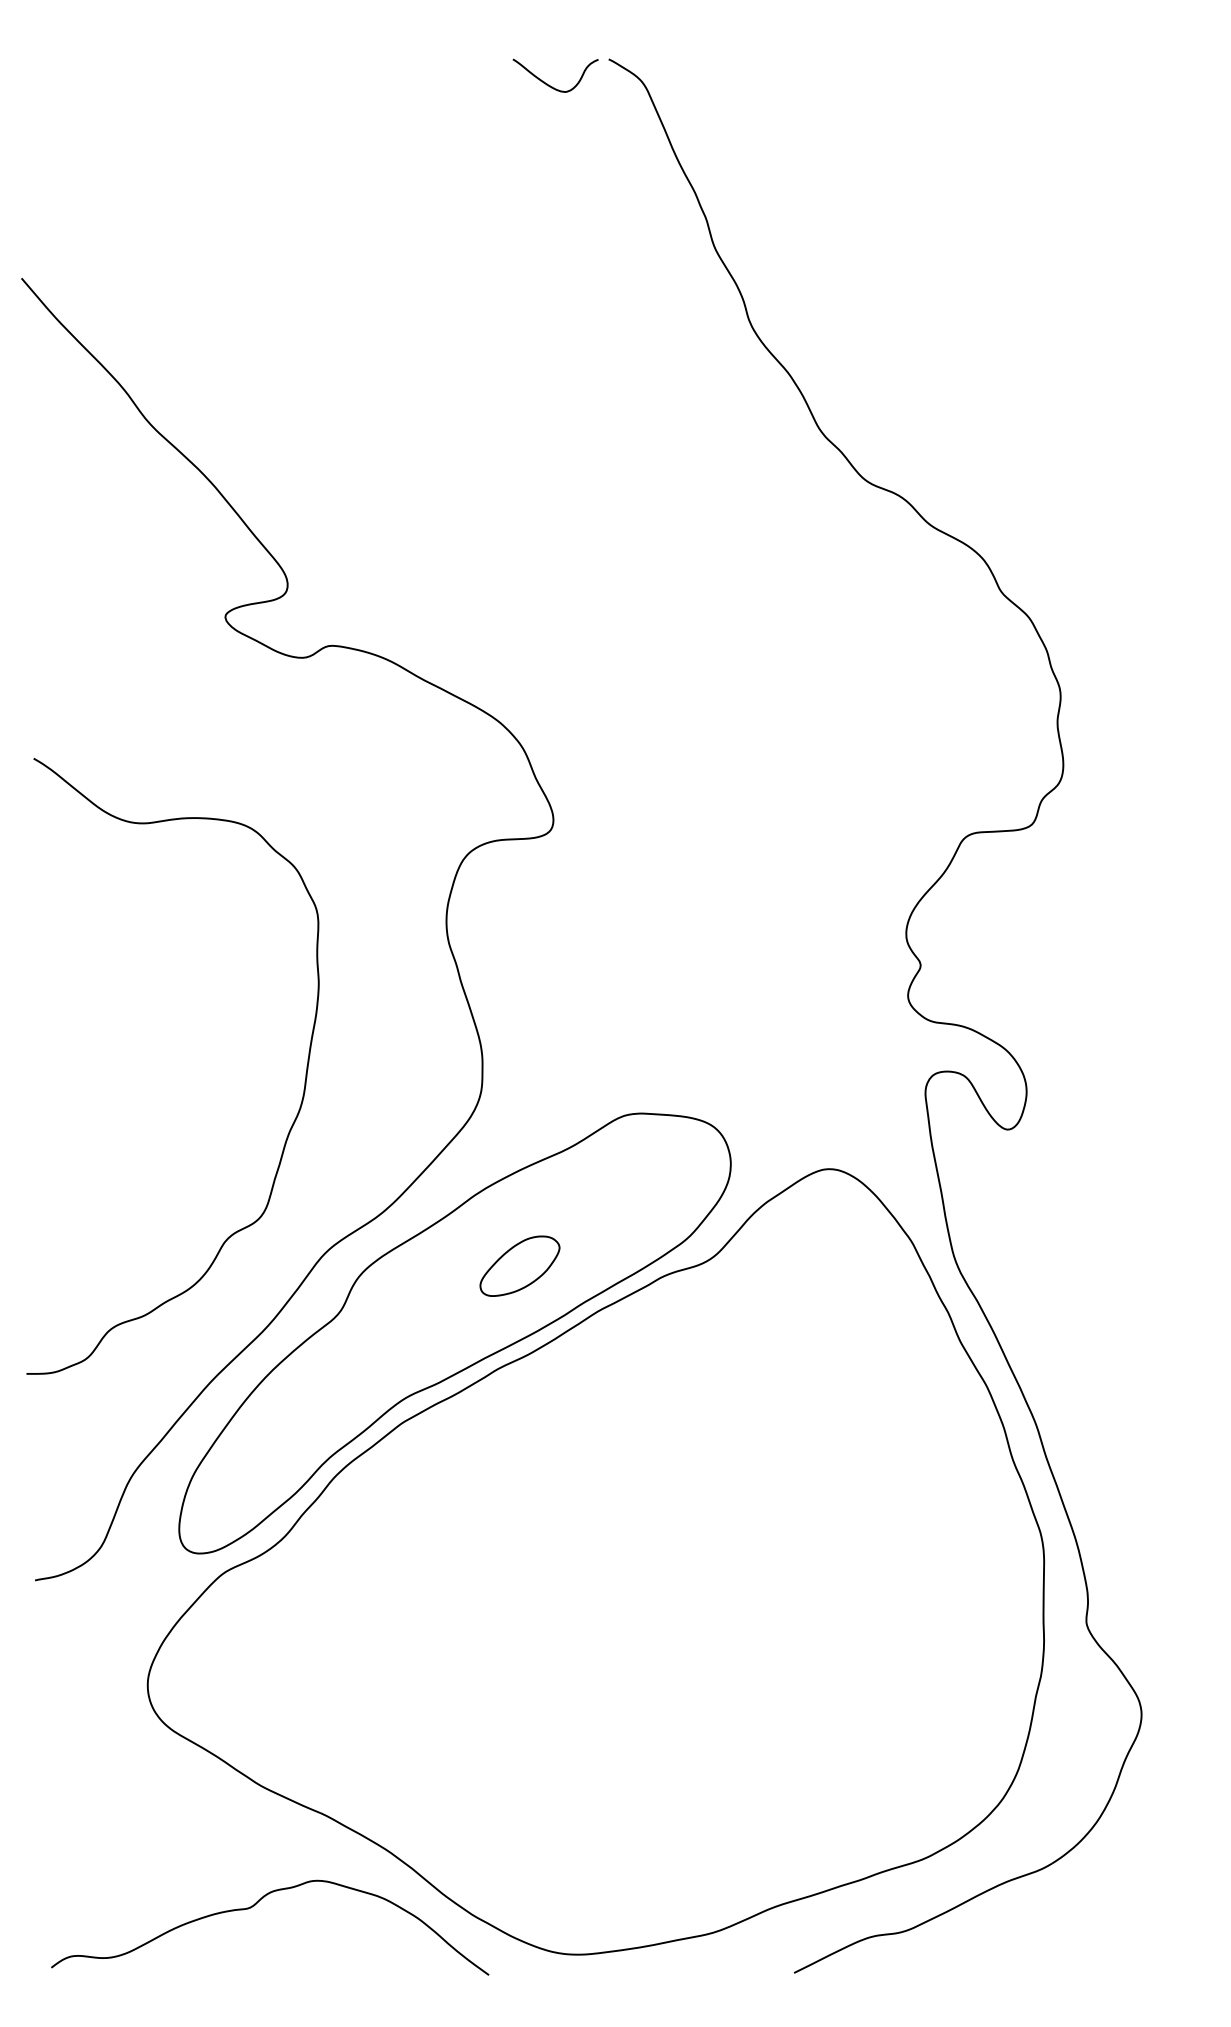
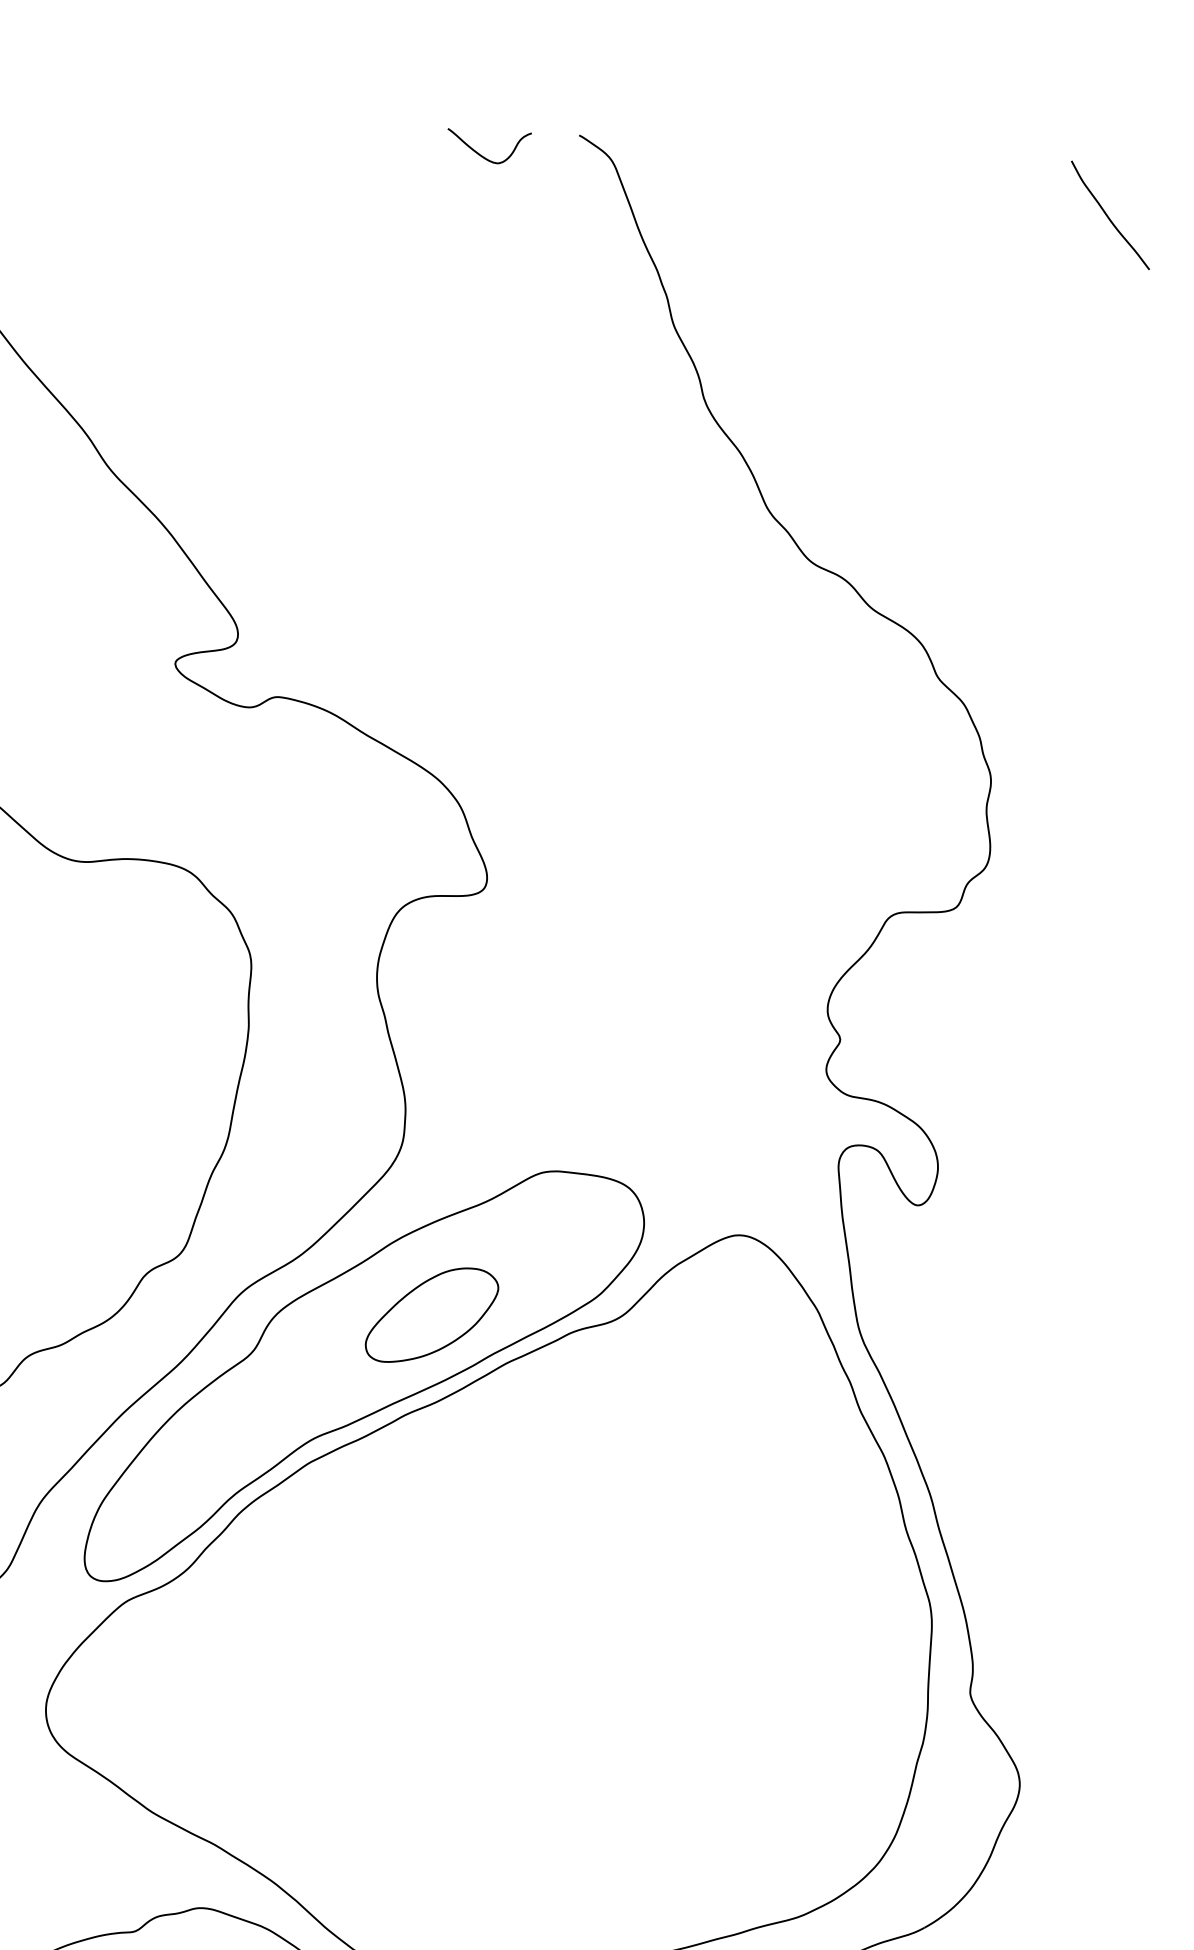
curve: (550, 85) -> (483, 156), moved
curve: (1150, 113) -> (1108, 215), added
part: (519, 1265) -> (431, 1314), size x1.67

